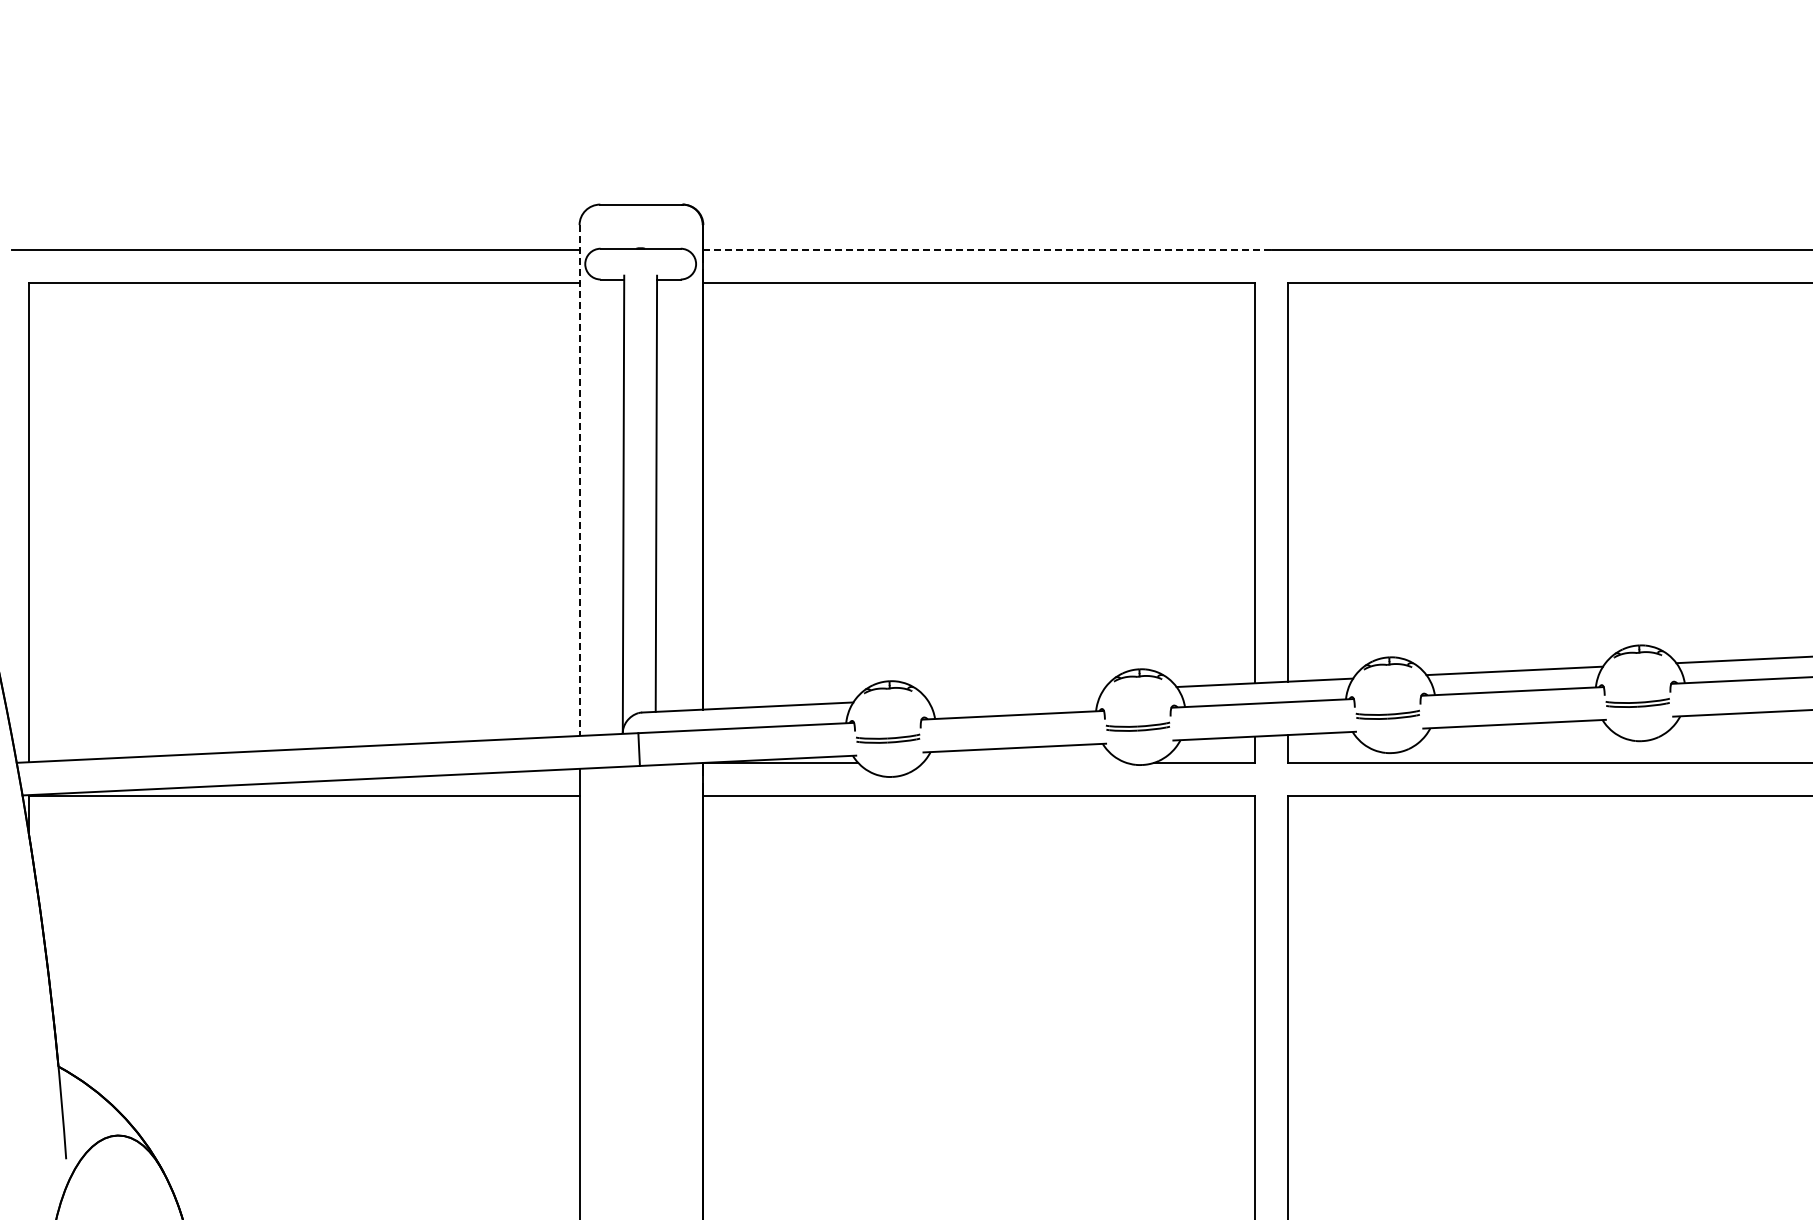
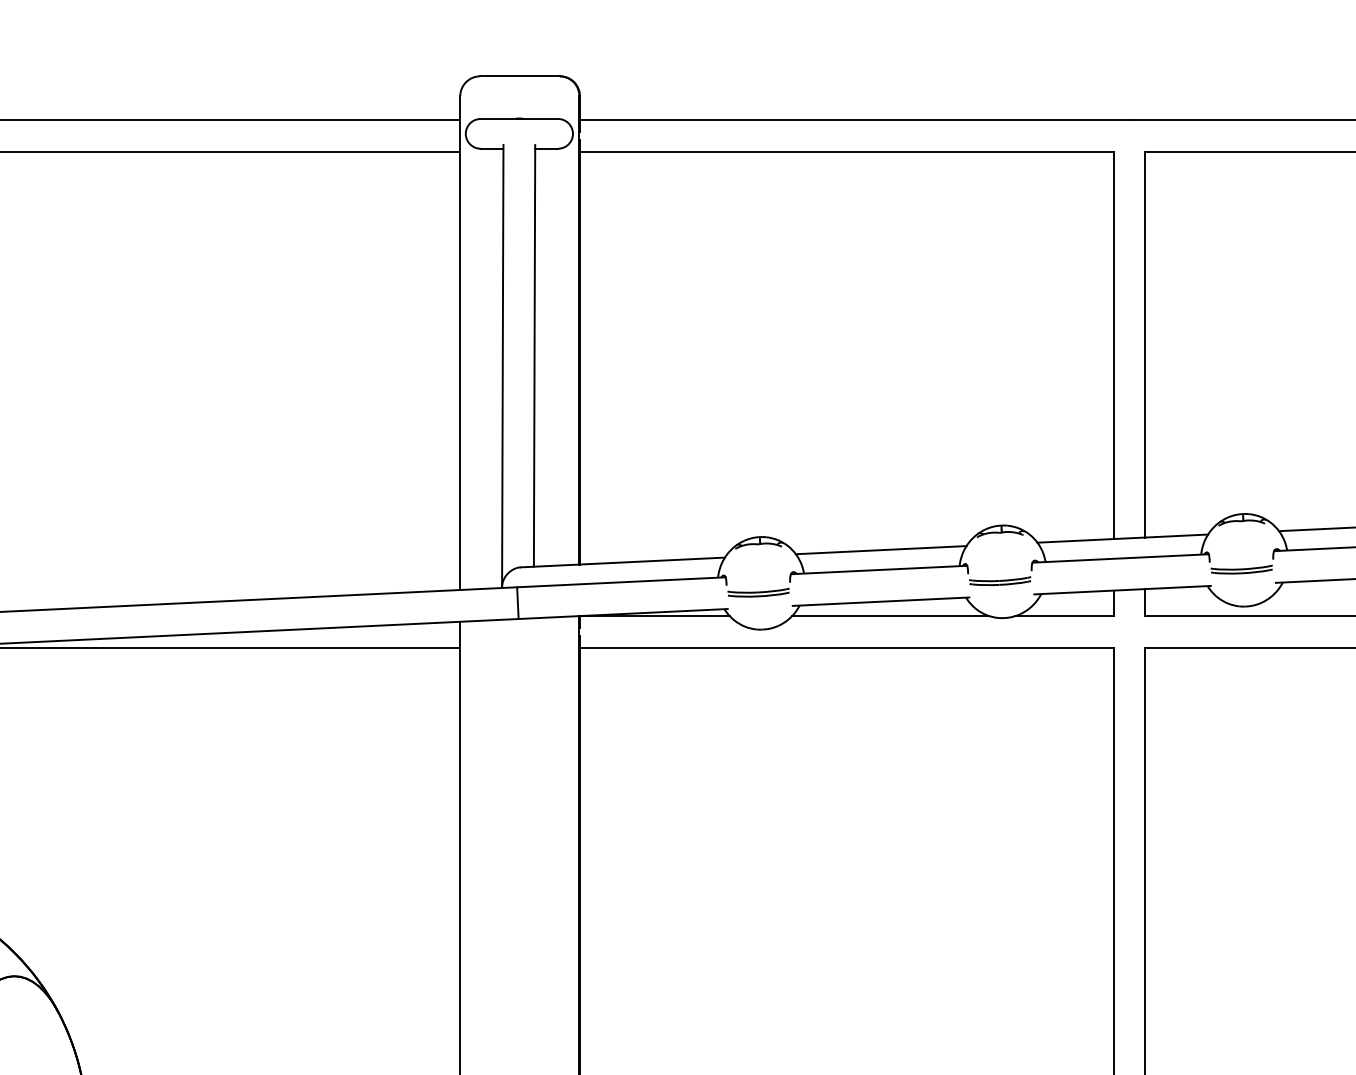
line: (988, 249) -> (855, 119), dashed -> solid
line: (579, 481) -> (460, 344), dashed -> solid
line: (1014, 694) -> (880, 549), added
line: (1024, 762) -> (890, 615), added

